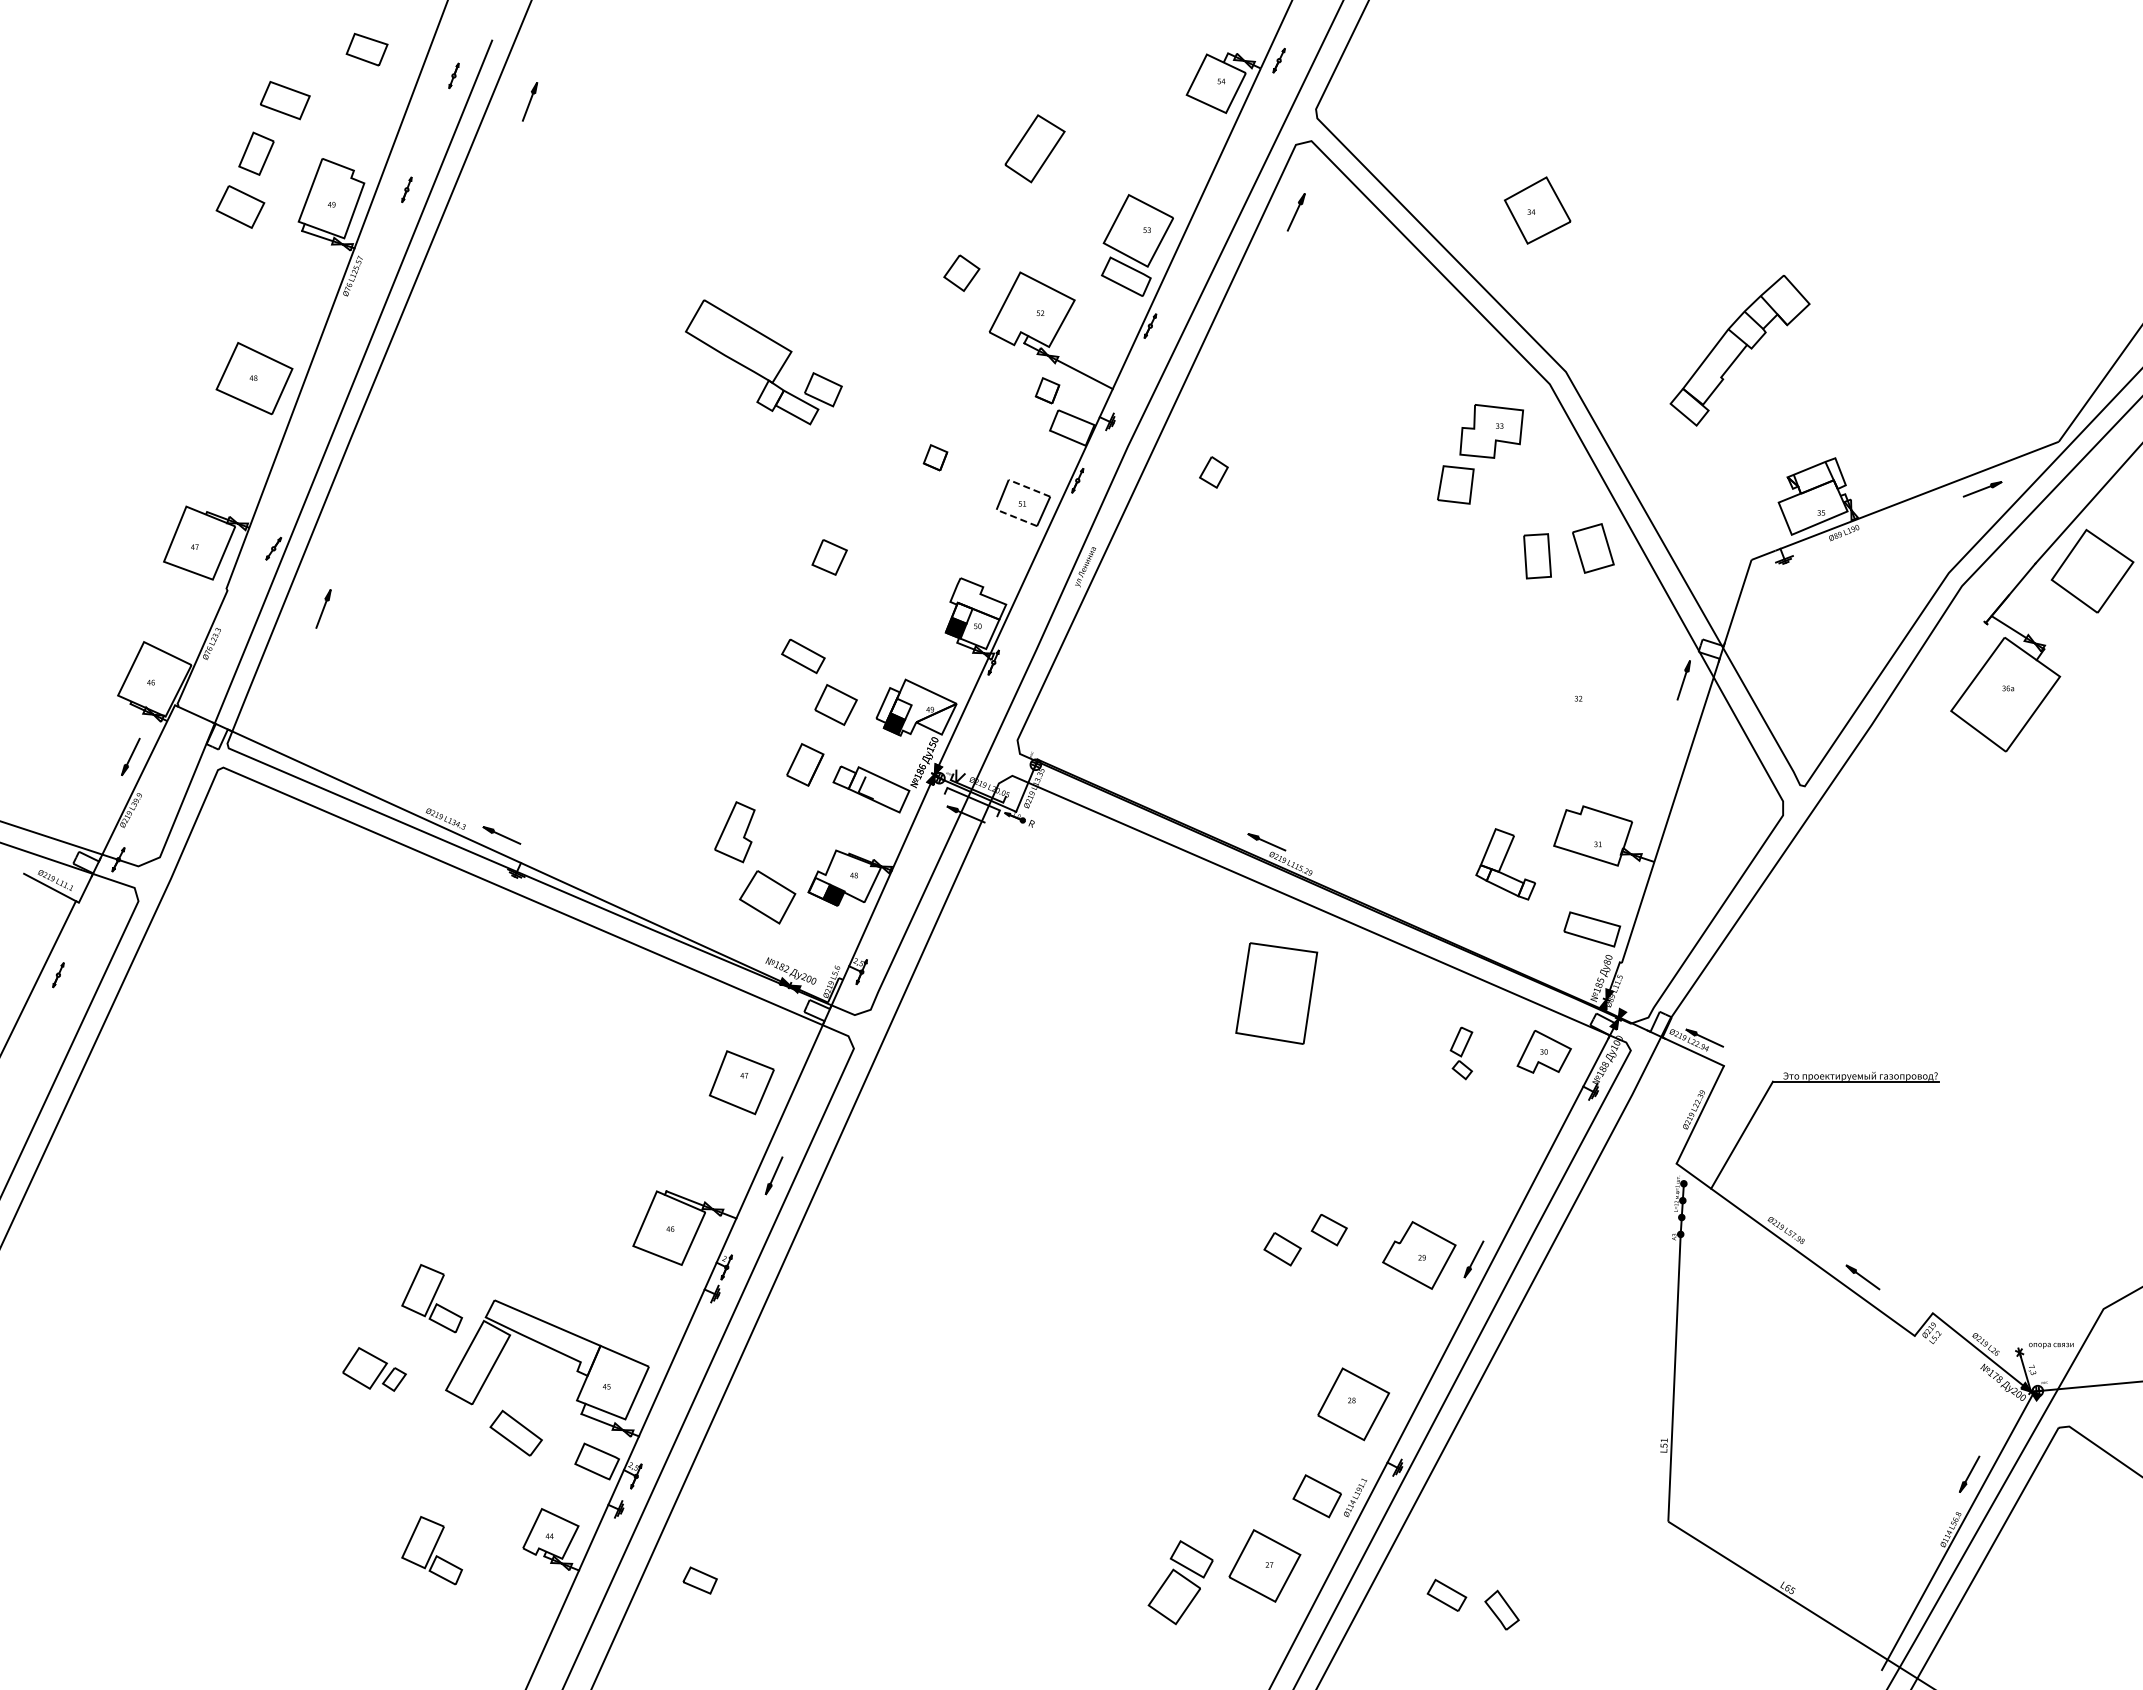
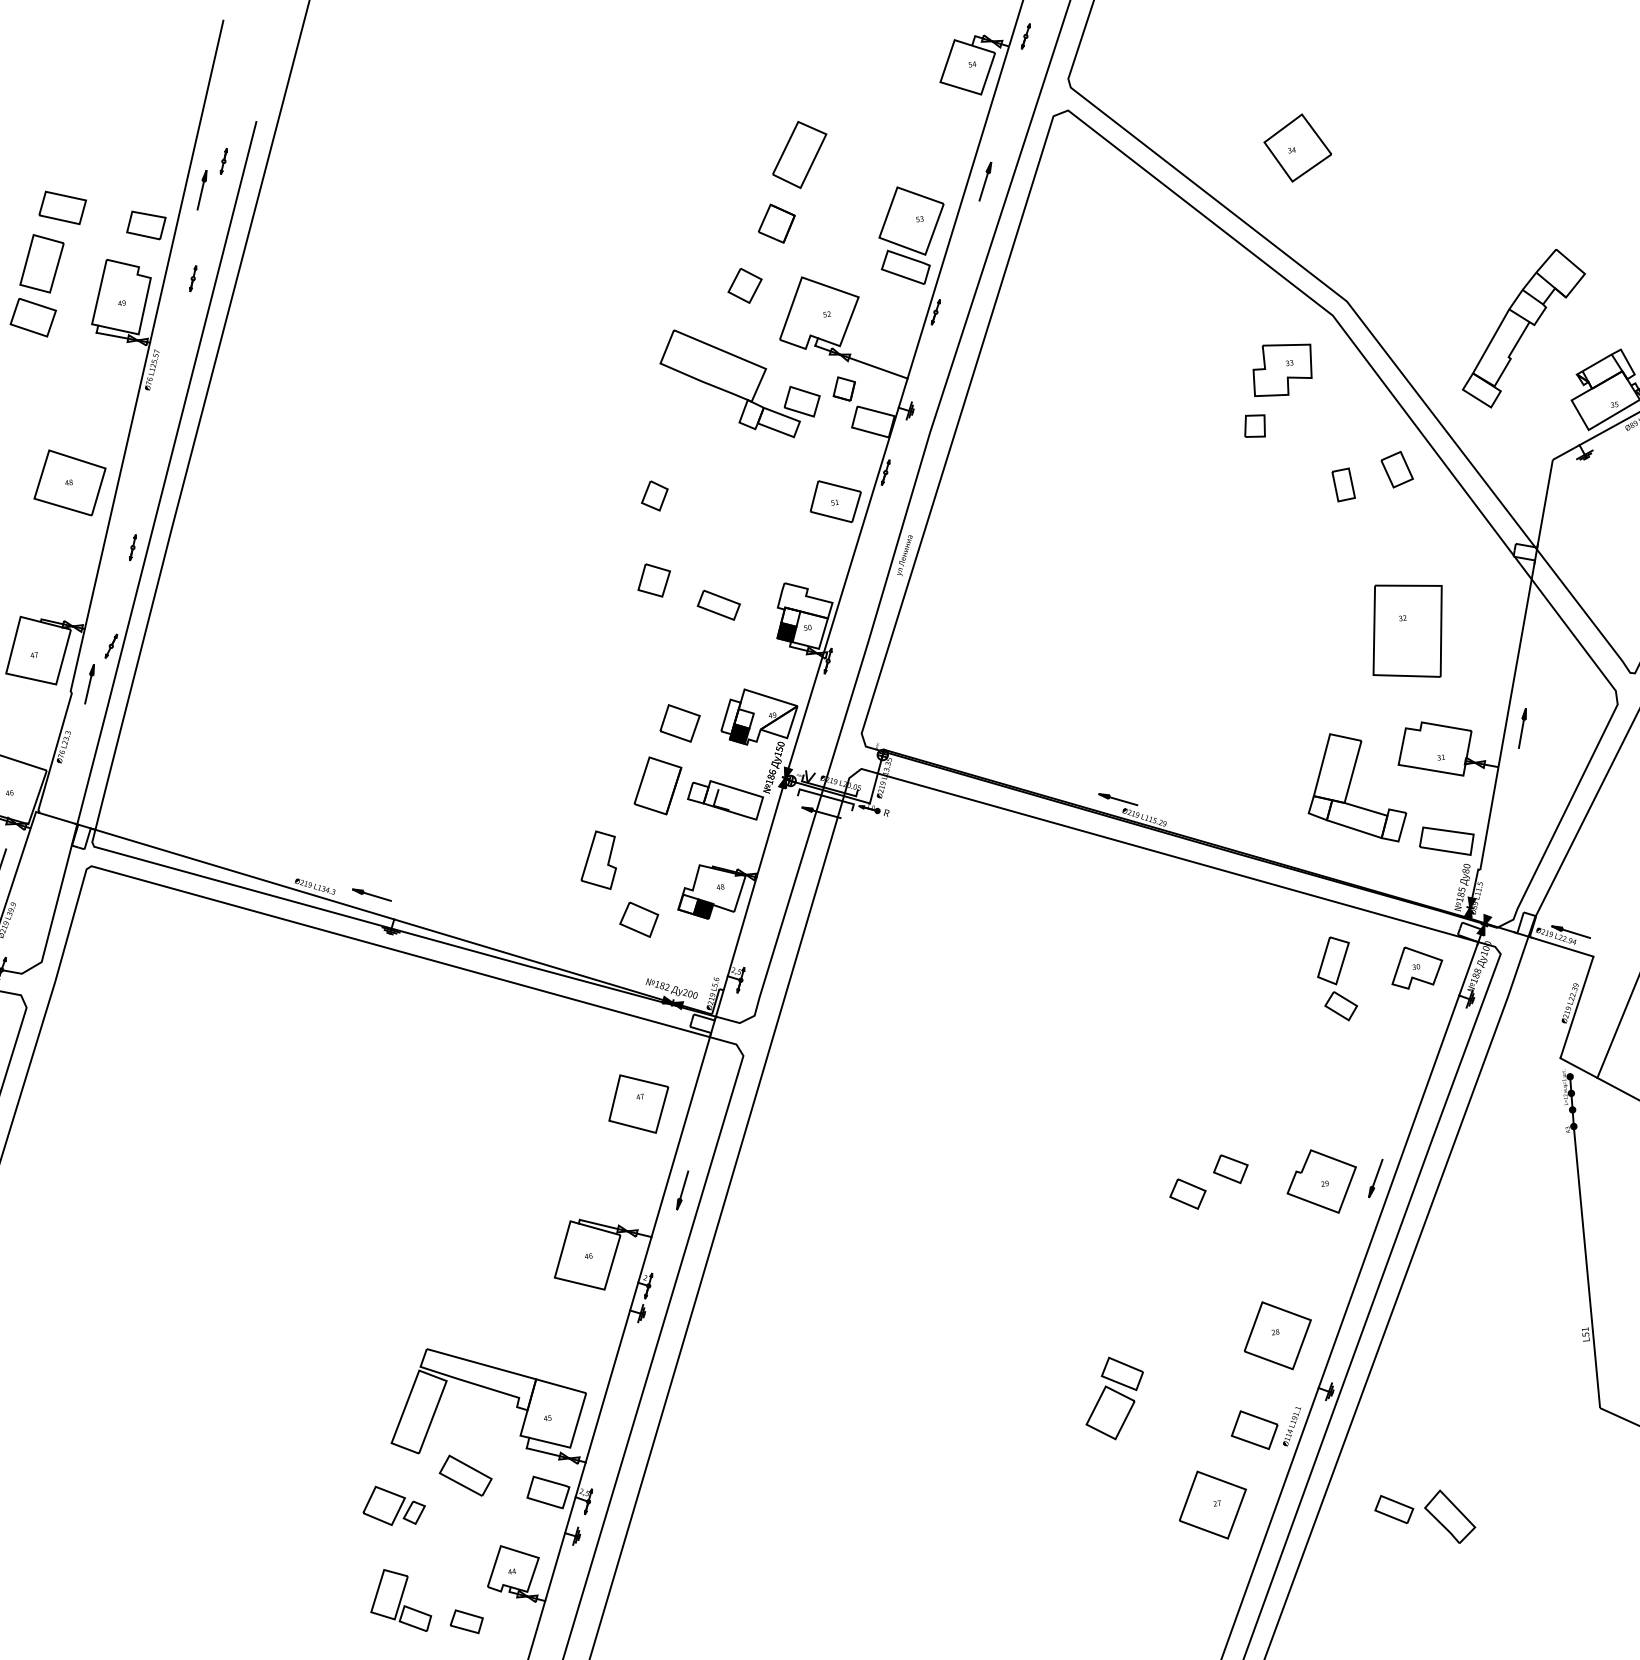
part: (366, 49) -> (145, 225), moved
part: (530, 101) -> (202, 189), moved
part: (256, 153) -> (41, 263), size x1.43
part: (1295, 212) -> (984, 181), moved
part: (1002, 214) -> (776, 223), added
part: (1739, 350) -> (1522, 328), moved
part: (763, 362) -> (740, 383), moved
part: (308, 452) -> (132, 547), added
part: (935, 457) -> (744, 468), removed
part: (1213, 472) -> (654, 496), moved
part: (1456, 484) -> (1255, 425), size x0.62
line: (1029, 488) -> (839, 486), dashed -> solid
line: (1016, 517) -> (830, 516), dashed -> solid
part: (1593, 547) -> (1397, 468), size x0.71
part: (1536, 556) -> (1342, 485), size x0.71
part: (323, 608) -> (89, 683), moved
part: (803, 656) -> (719, 605), moved
part: (1683, 680) -> (1522, 728), moved
part: (805, 764) -> (658, 785), size x1.43
part: (1505, 864) -> (1353, 789), size x1.67
part: (767, 896) -> (638, 919), size x0.71
part: (1276, 993) -> (1407, 631), moved
part: (1461, 1053) -> (1336, 979), size x1.67
part: (431, 1298) -> (365, 1355), removed
part: (374, 1369) -> (393, 1505), moved
part: (699, 1580) -> (466, 1621), moved
part: (1180, 1582) -> (1114, 1398), moved
part: (1501, 1609) -> (1449, 1515), size x1.43

